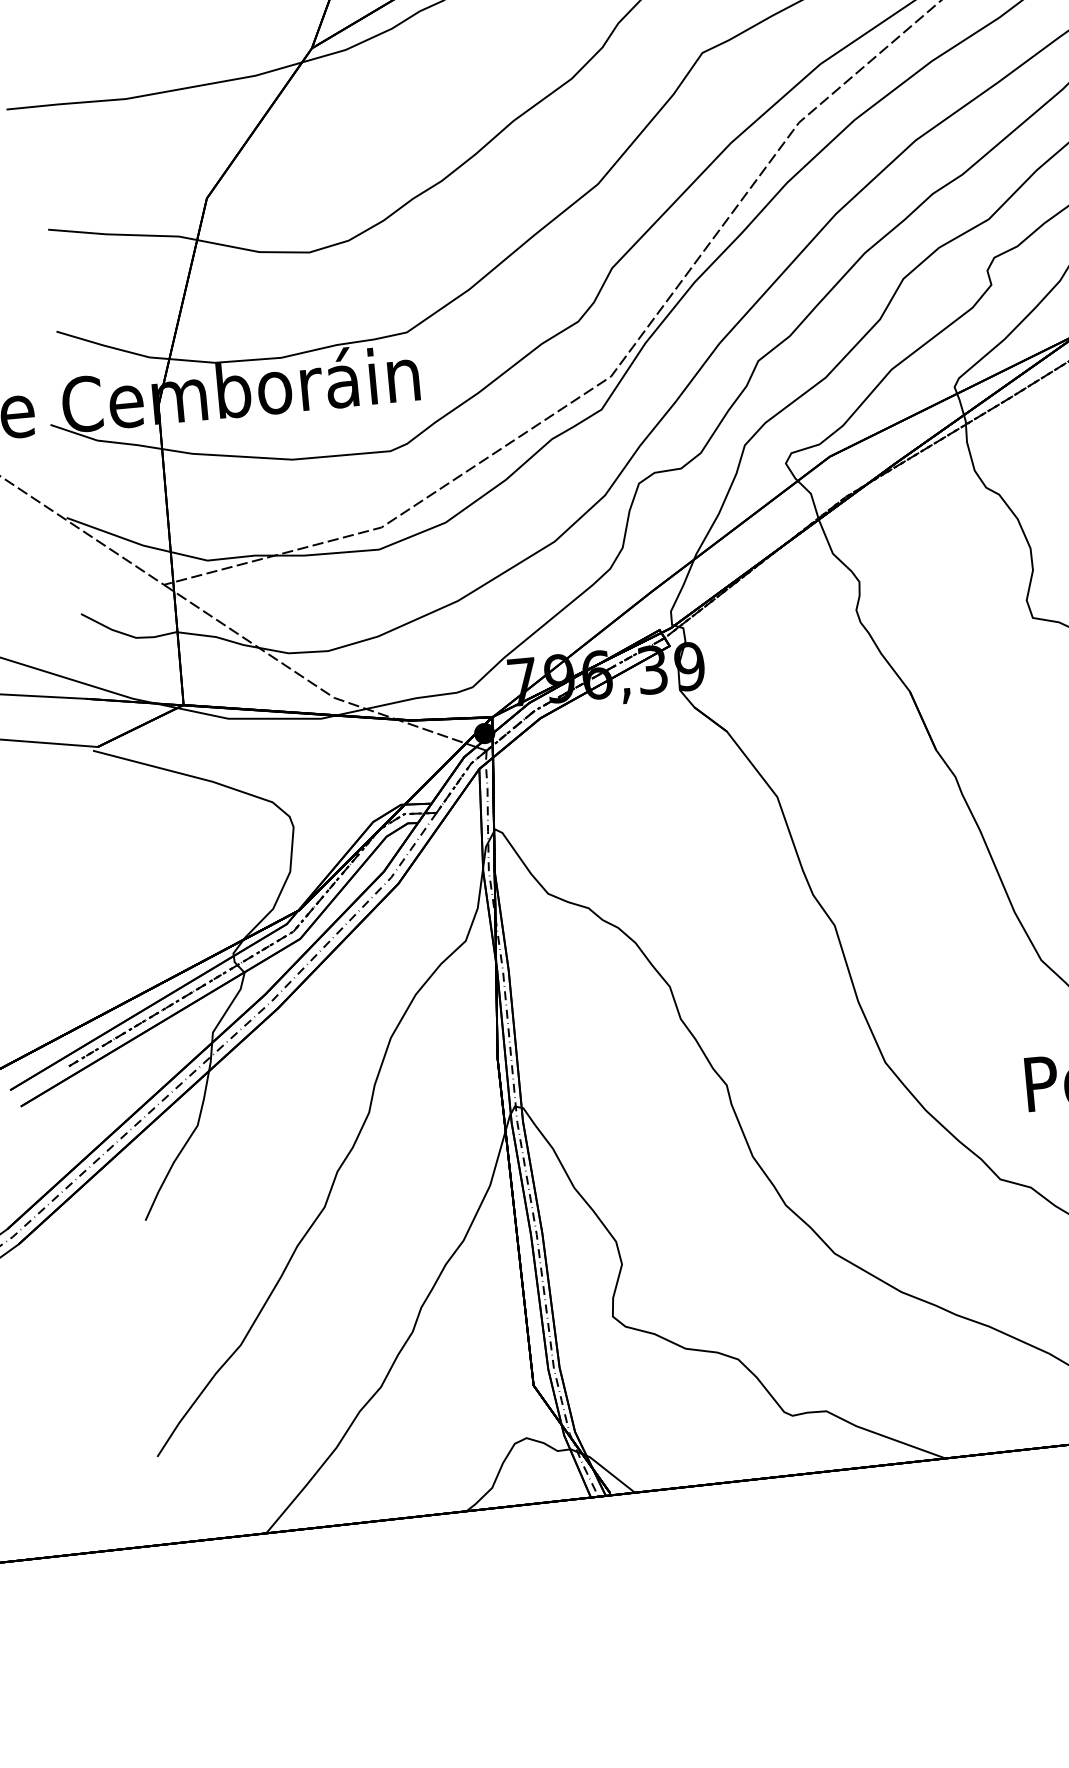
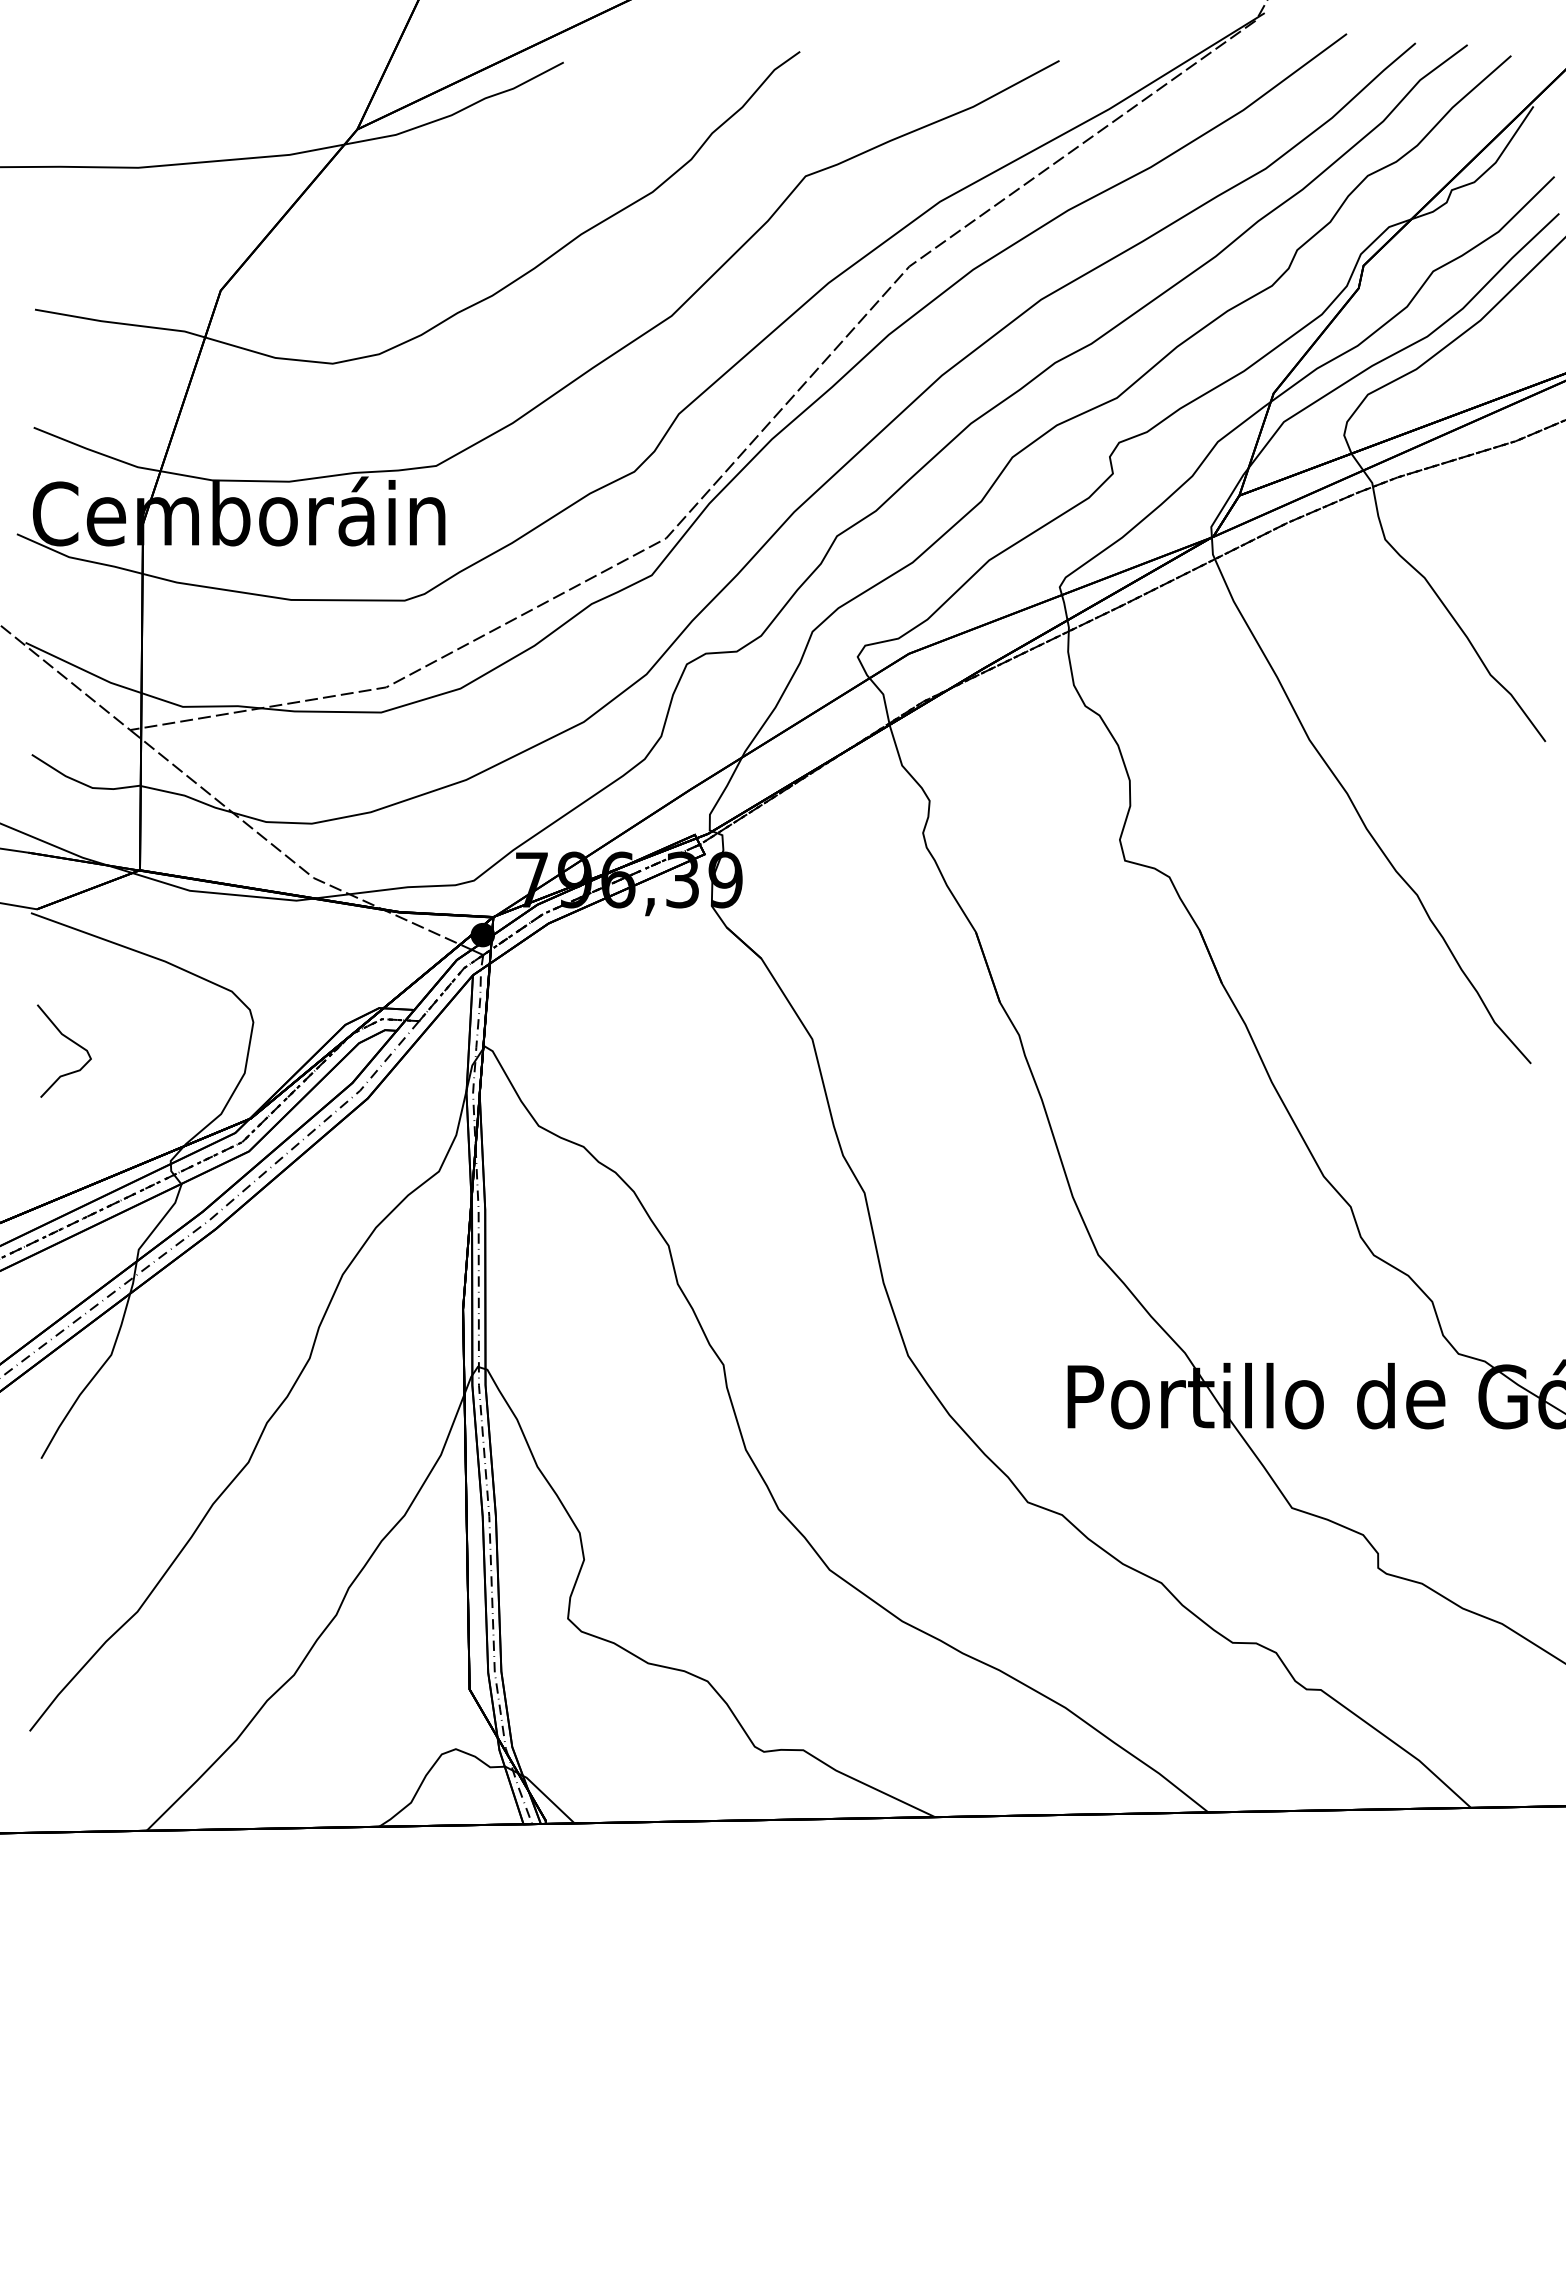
curve: (136, 857) -> (69, 1040), added

